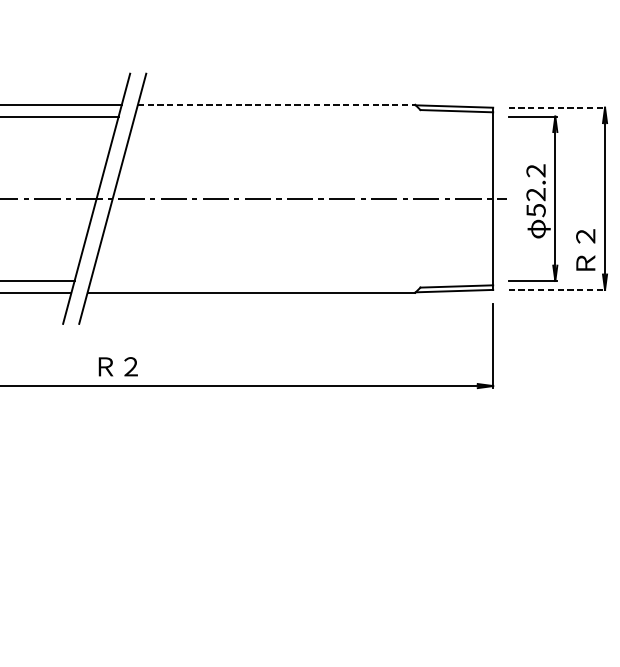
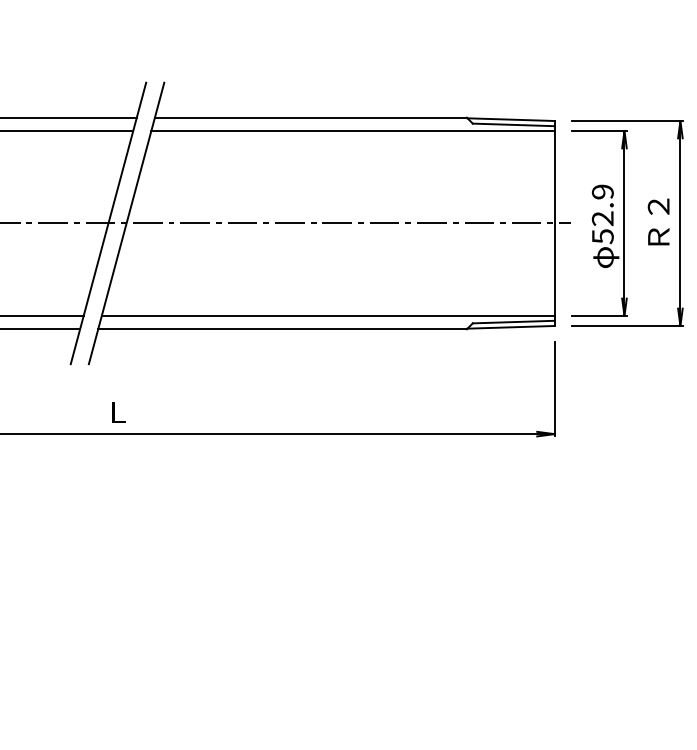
line: (276, 104) -> (310, 117), dashed -> solid
line: (558, 108) -> (627, 121), dashed -> solid
line: (313, 117) -> (352, 131), added
text: (535, 170) -> (602, 191), 52.2 -> 52.9
text: (585, 249) -> (658, 221), moved
line: (291, 280) -> (327, 315), added
line: (558, 289) -> (627, 325), dashed -> solid
text: (117, 366) -> (132, 412), Ｒ２ -> Ｌ

